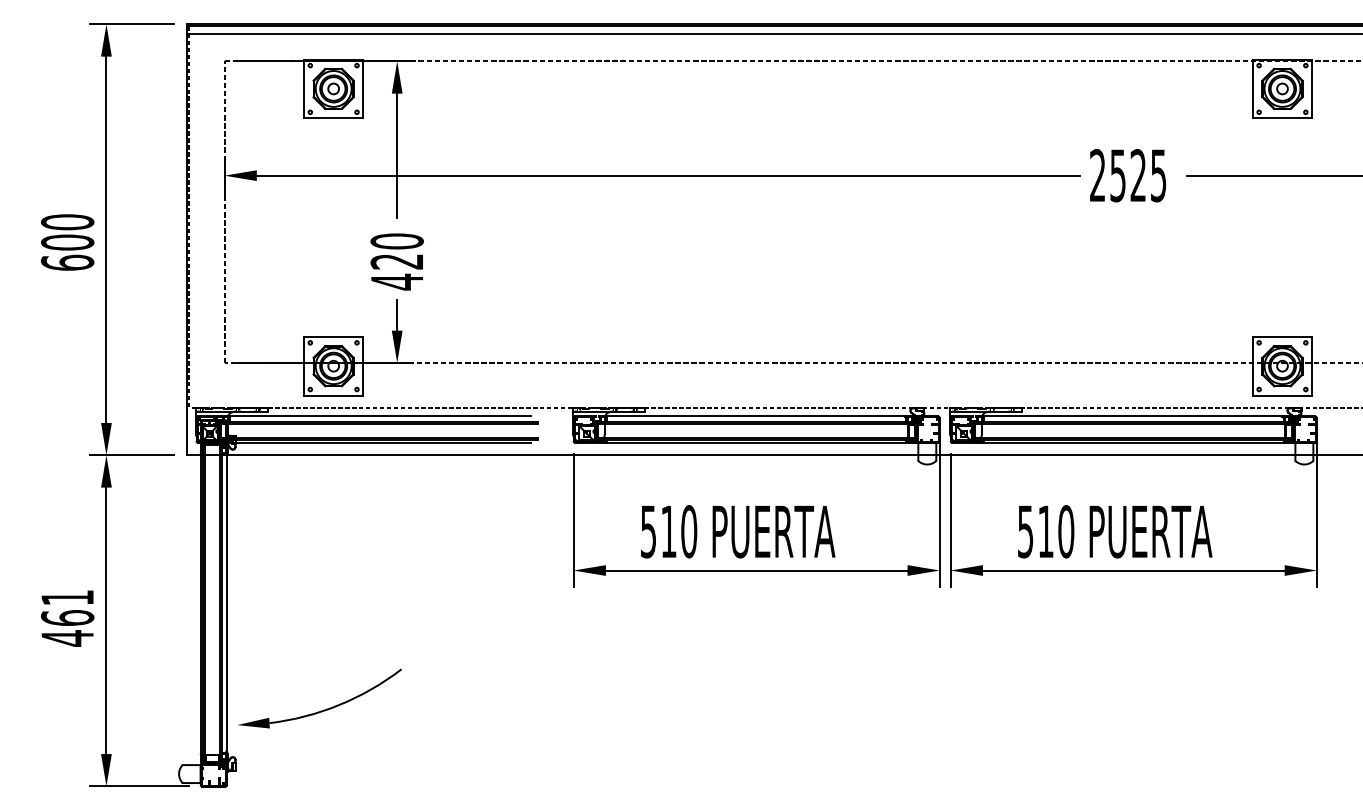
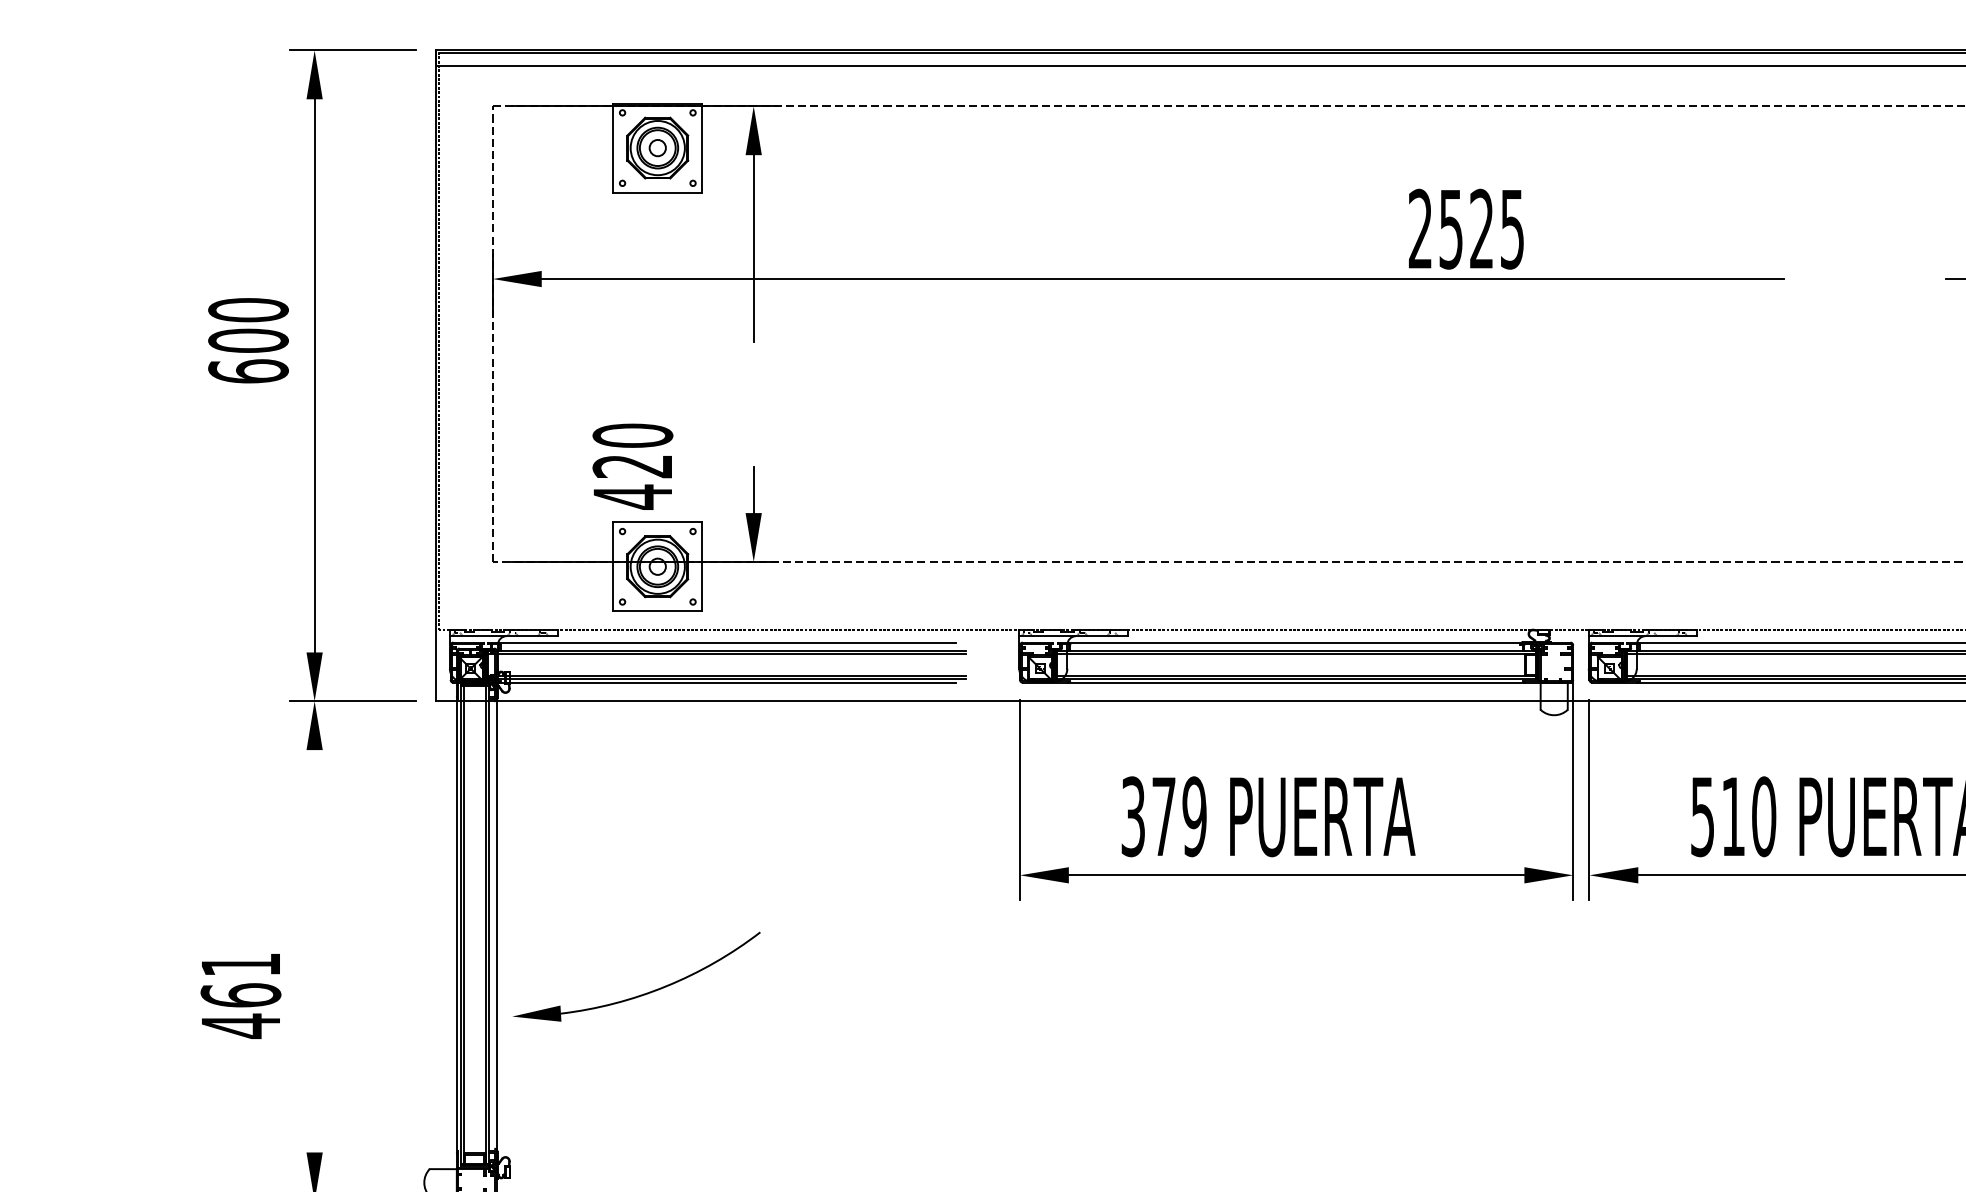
text: (1128, 175) -> (1466, 228), moved
text: (67, 242) -> (248, 340), moved
text: (396, 261) -> (631, 466), moved
text: (669, 531) -> (1164, 816), 510 -> 379
text: (67, 618) -> (240, 996), moved
line: (106, 620) -> (314, 950), removed
part: (323, 709) -> (642, 993), moved

